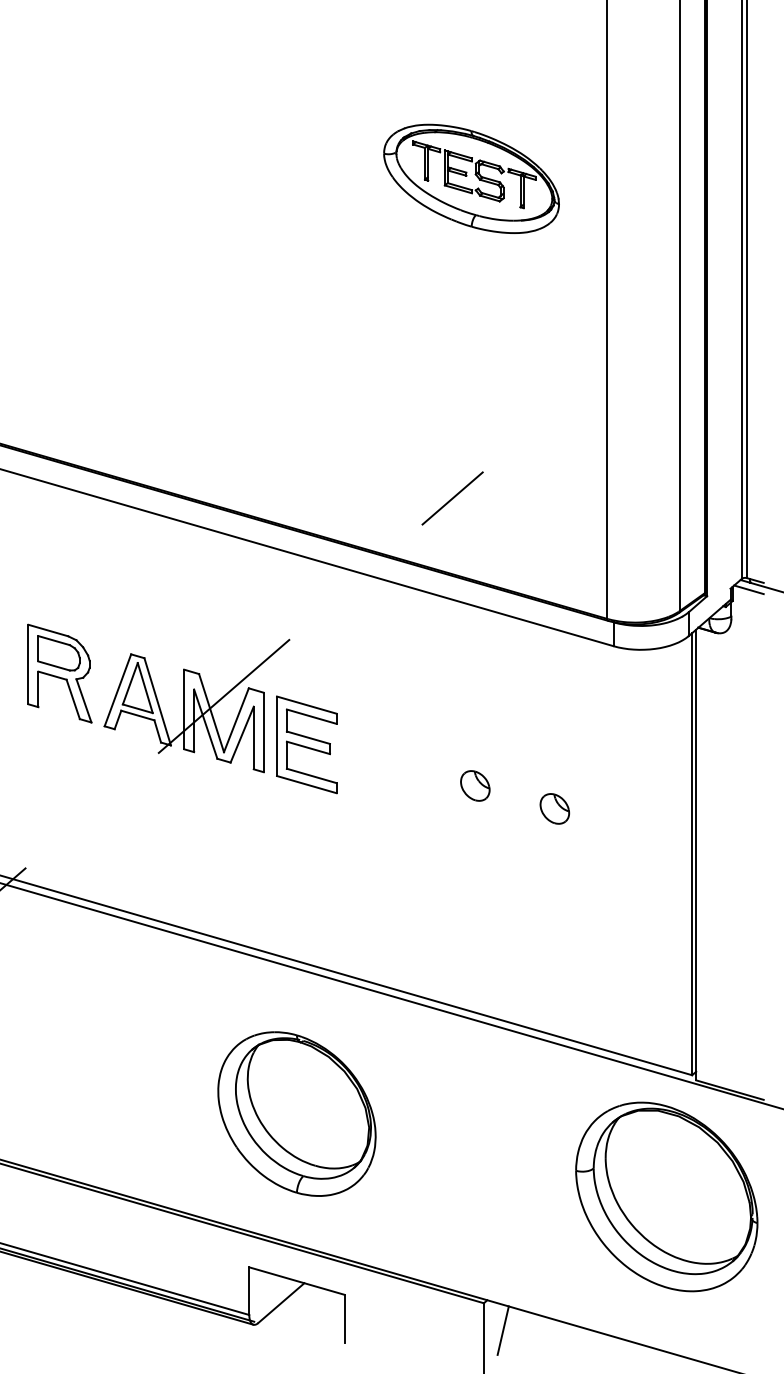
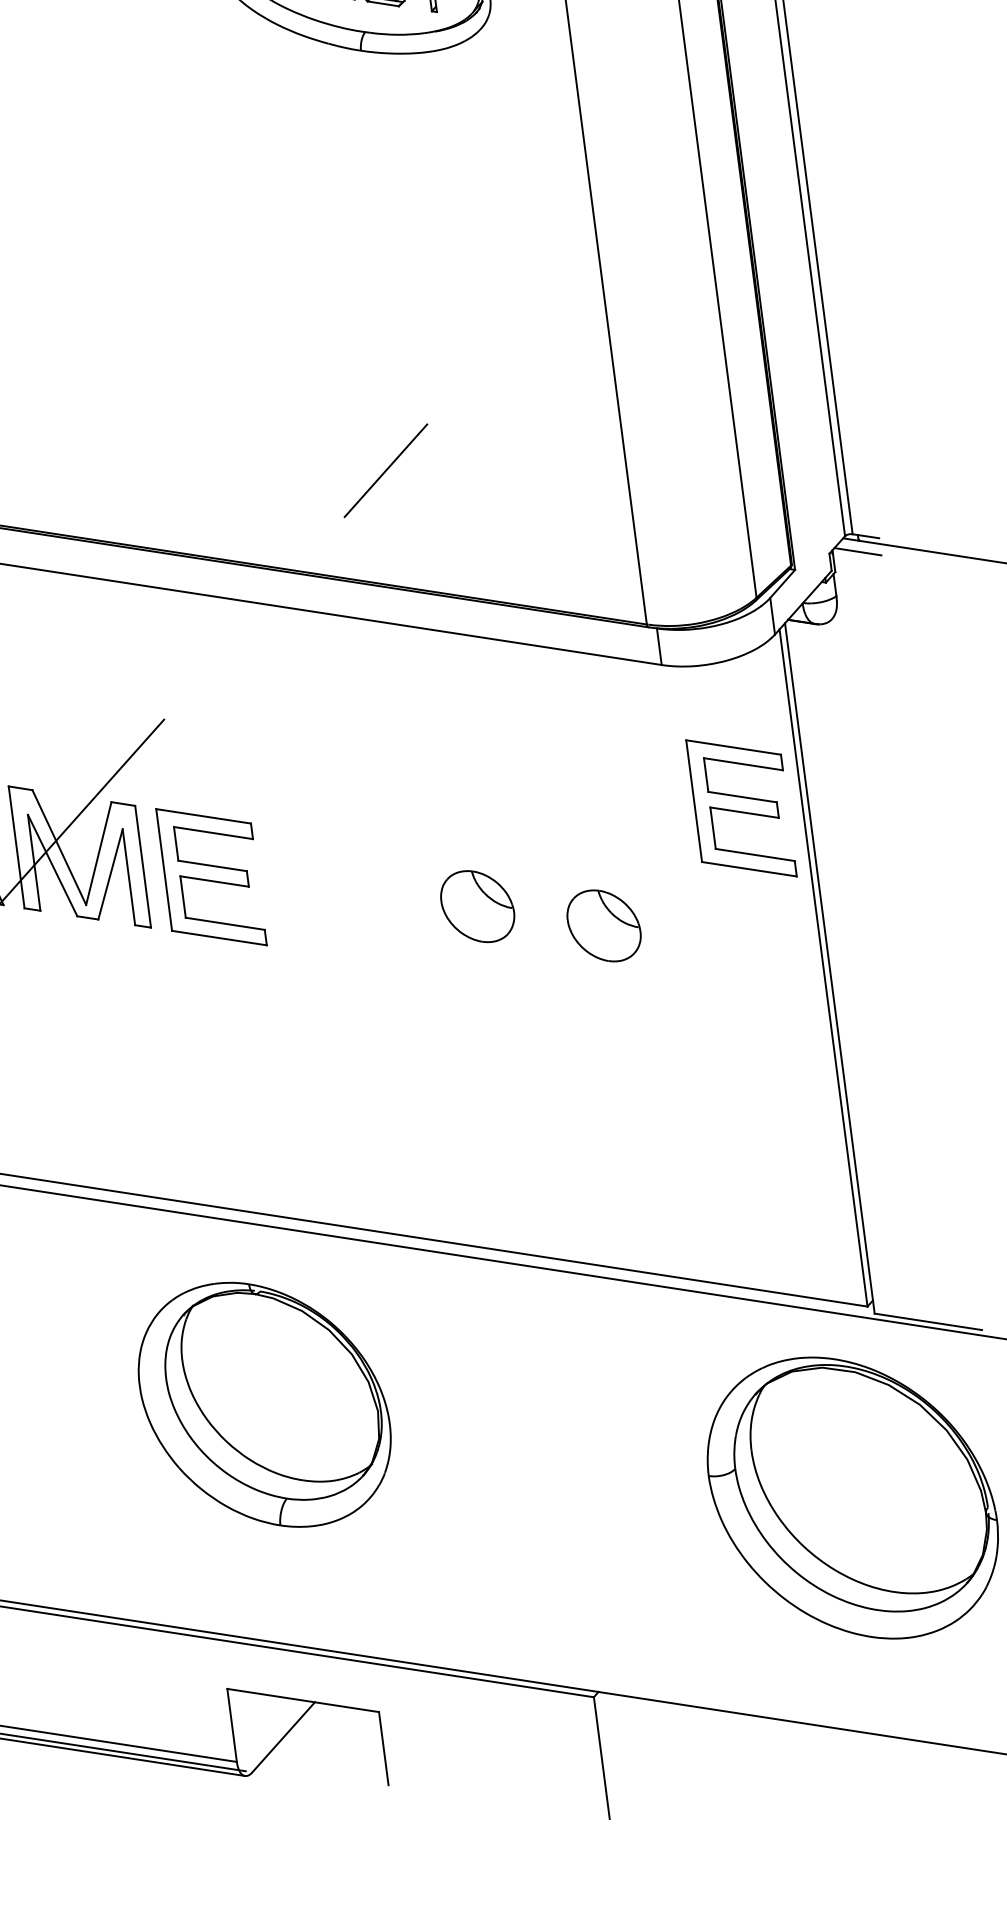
part: (652, 744) -> (740, 807), added
part: (475, 785) -> (478, 905), size x1.6
part: (554, 808) -> (603, 925), size x1.6
part: (296, 1113) -> (263, 1404), moved
line: (502, 1330) -> (627, 1735), removed

